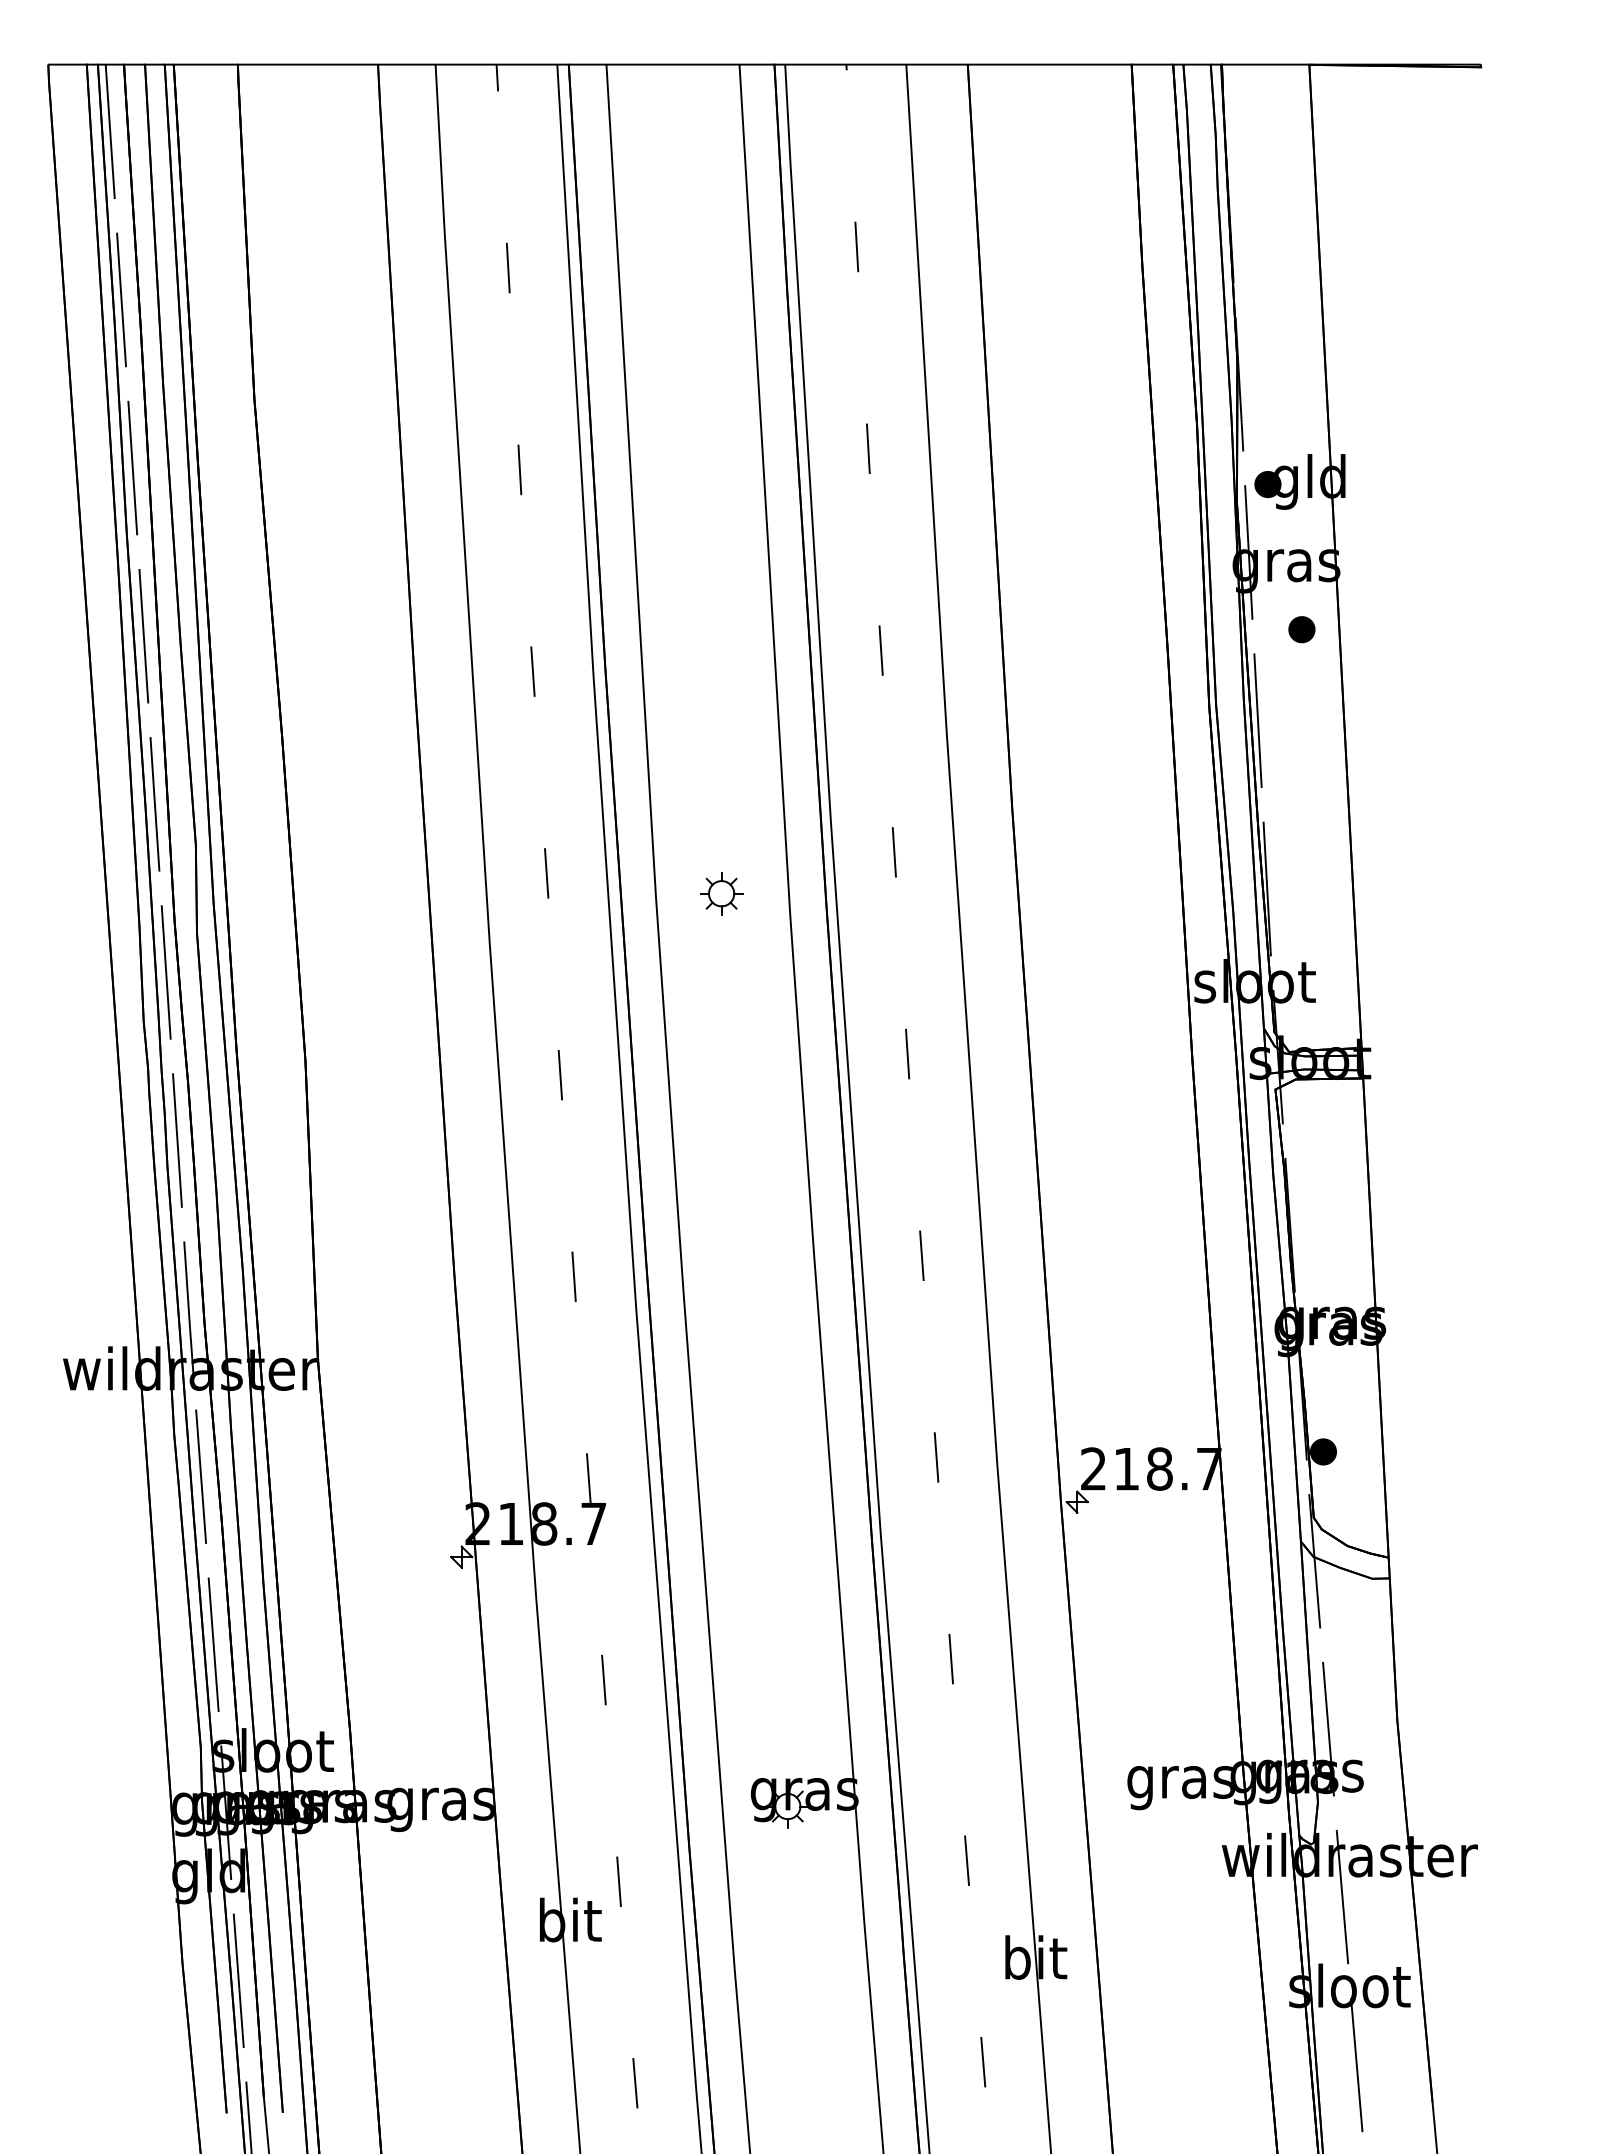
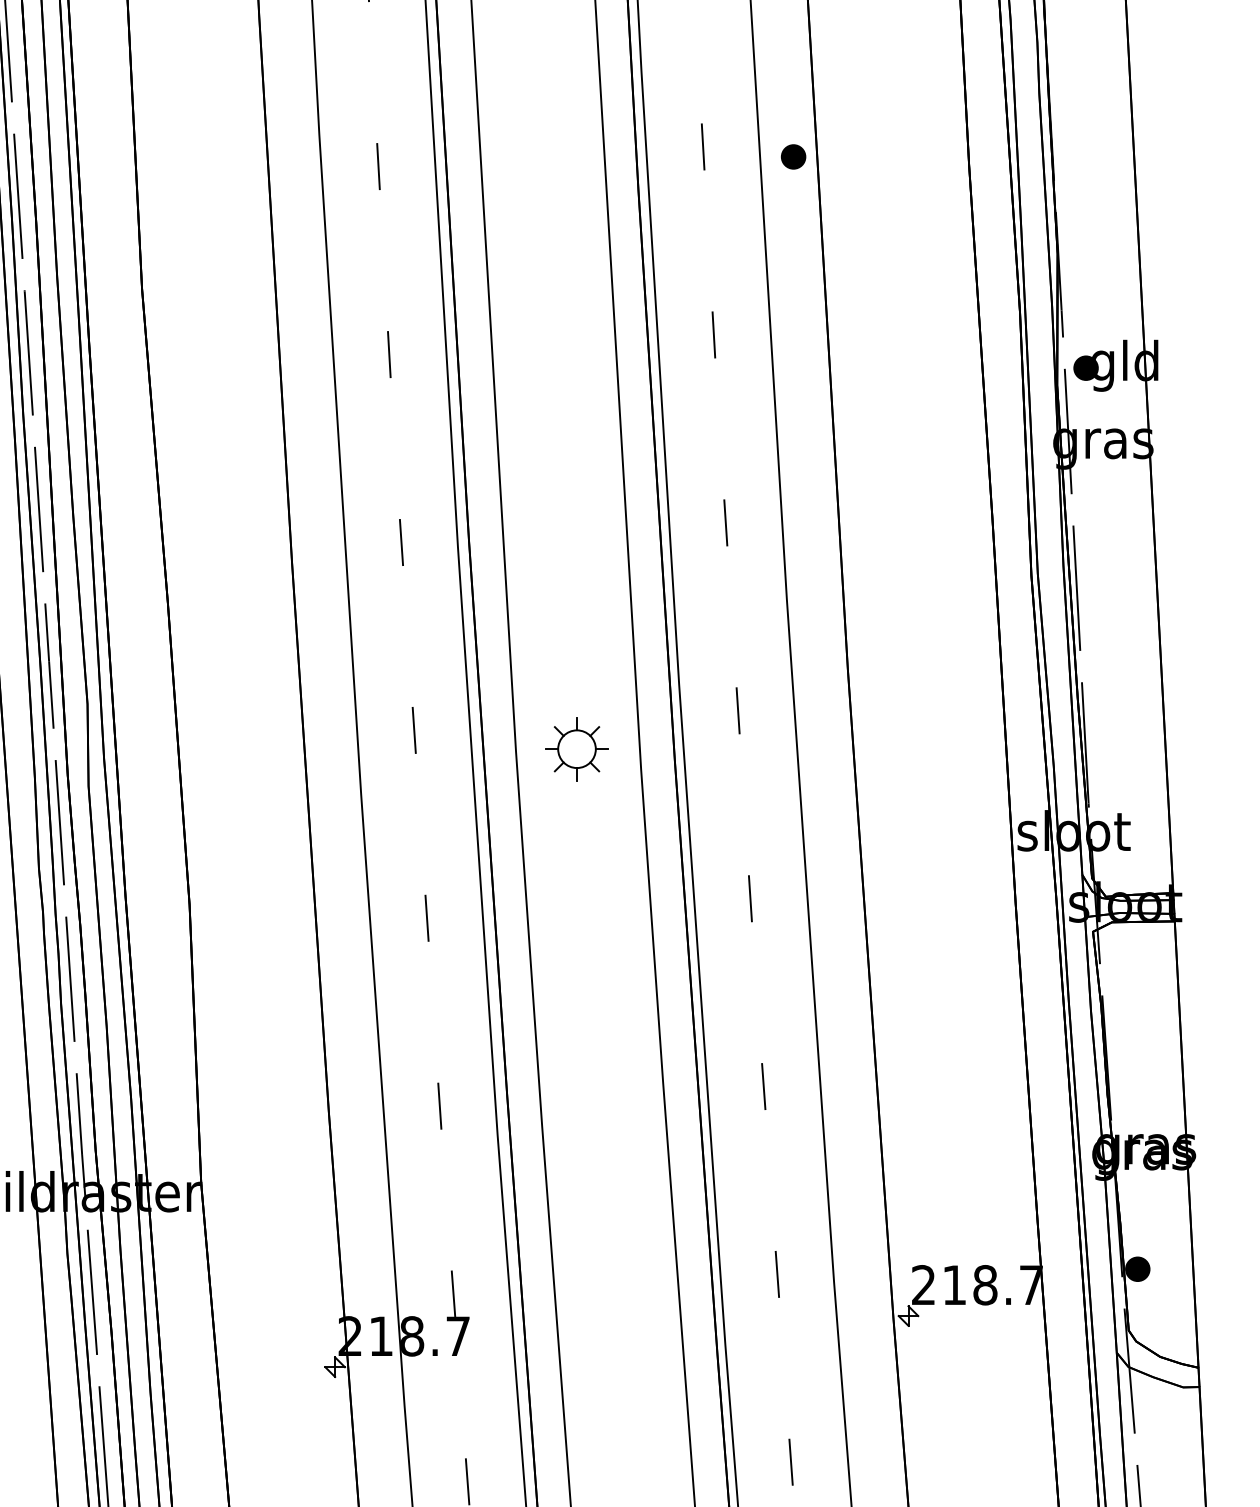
part: (1301, 629) -> (793, 156), moved
part: (721, 893) -> (577, 749), size x1.6

